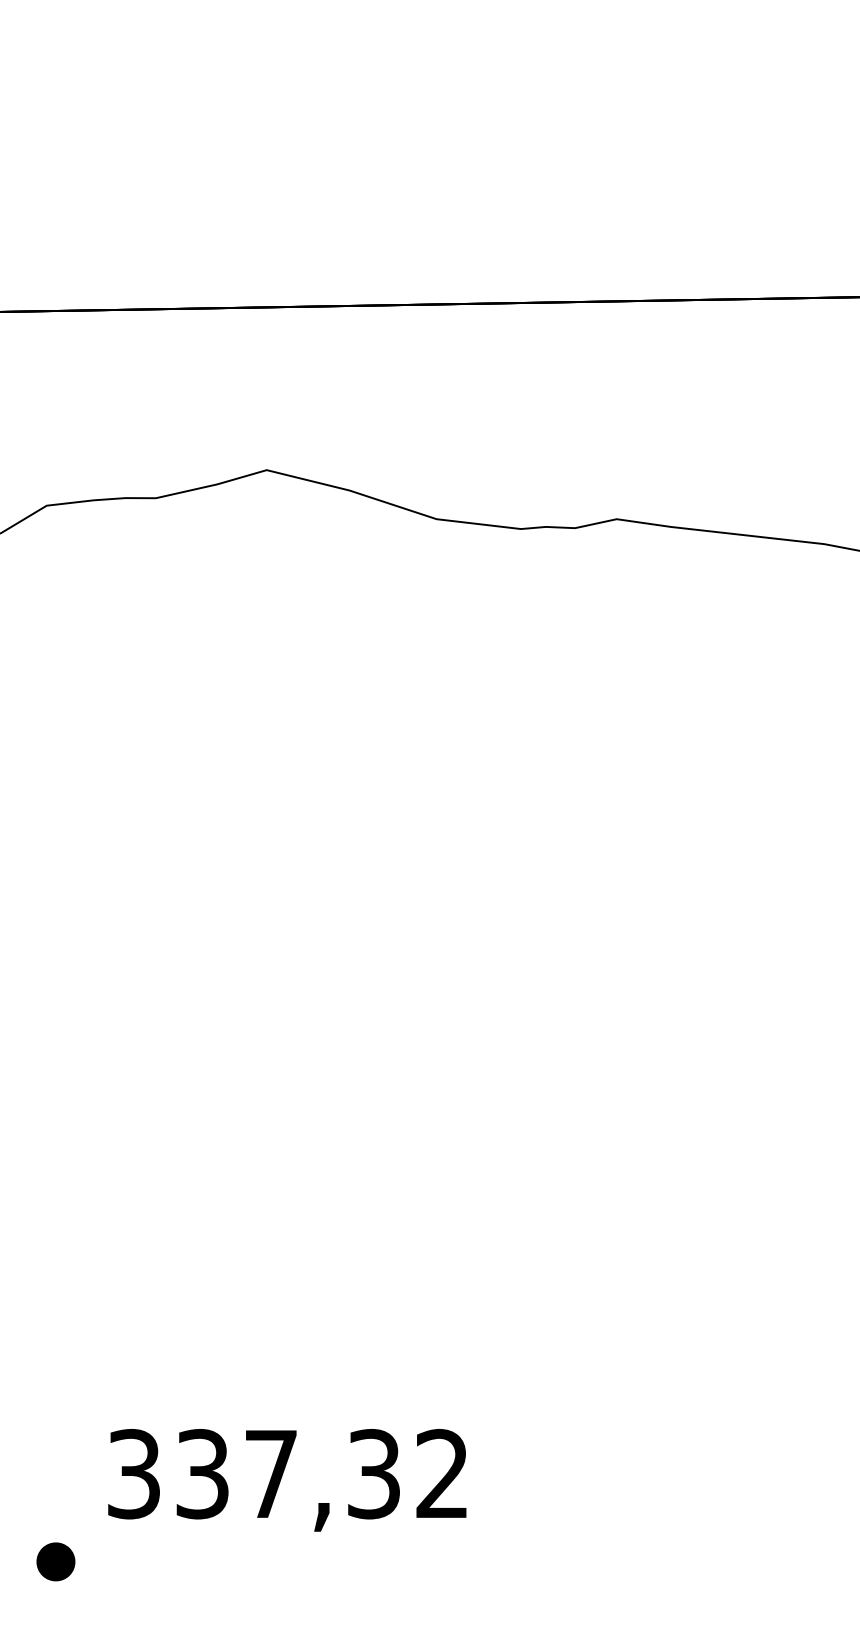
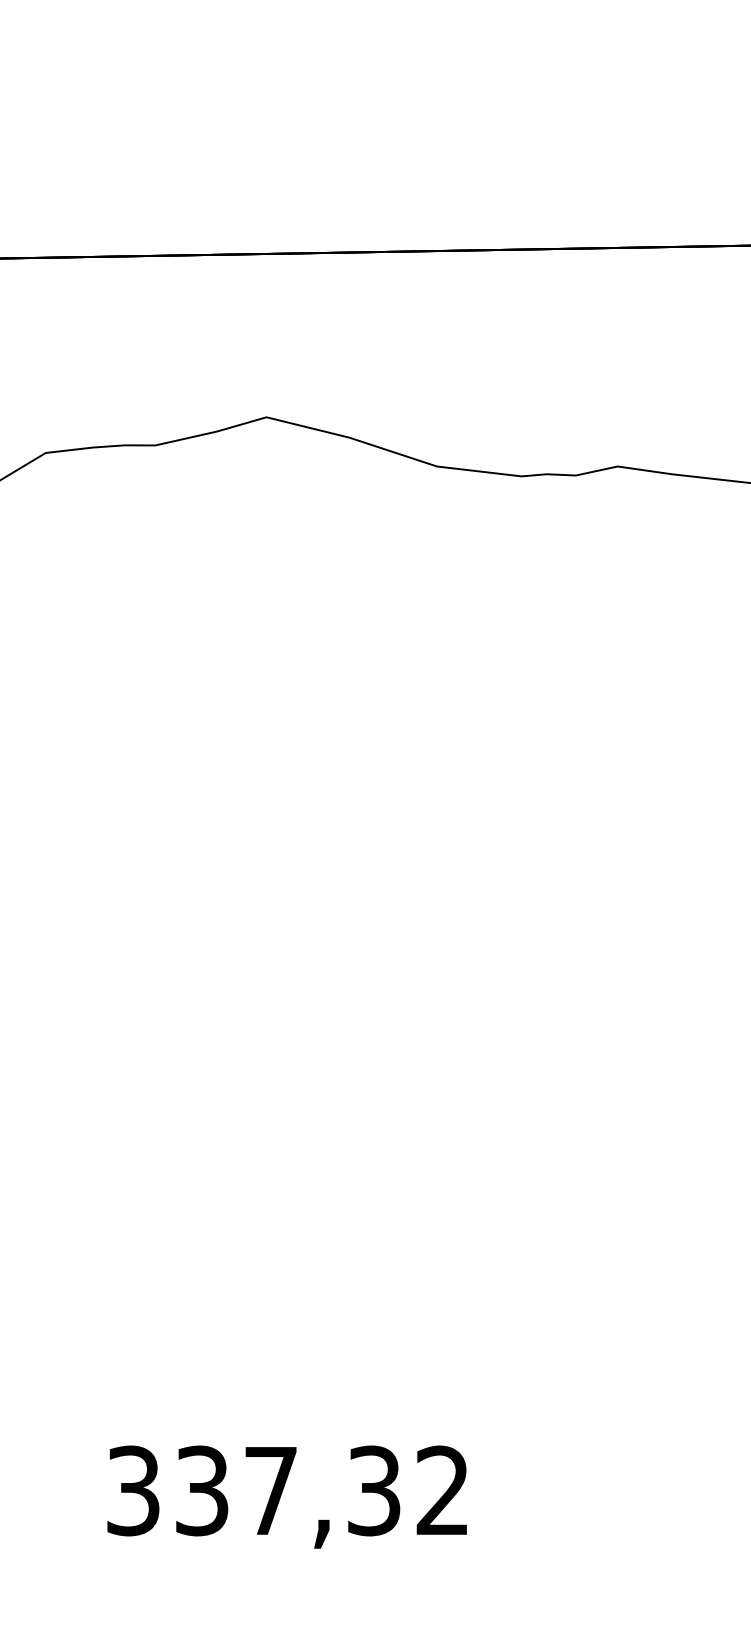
text: (287, 1480) -> (287, 1497), moved
part: (55, 1561) -> (54, 1512), removed

